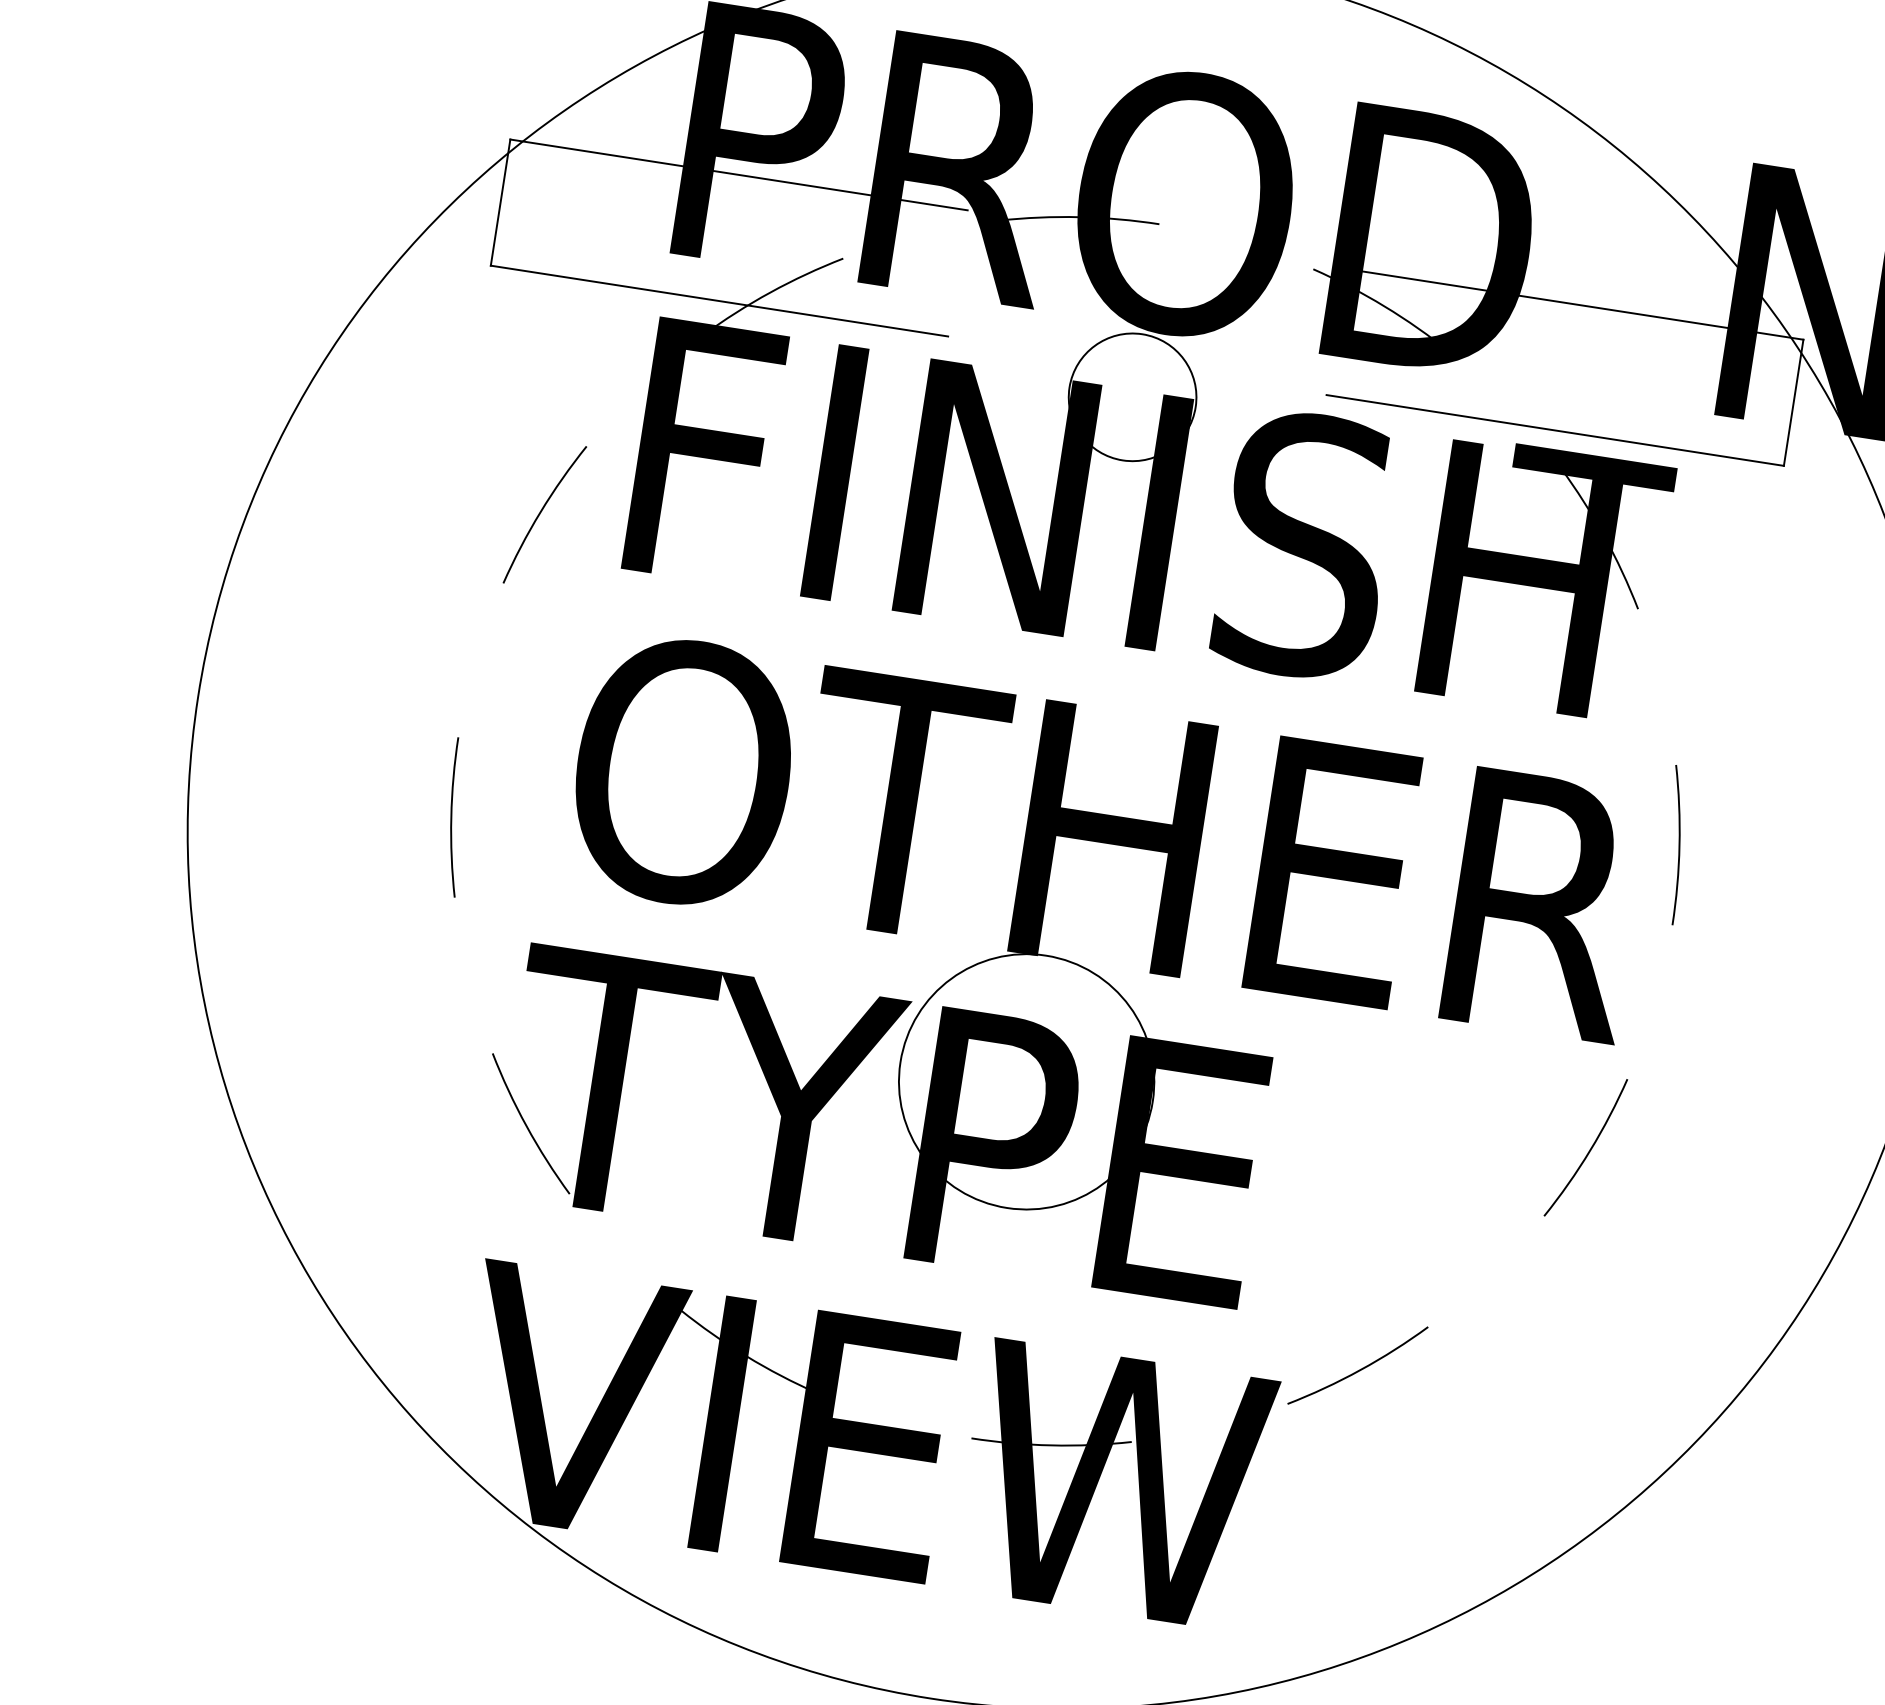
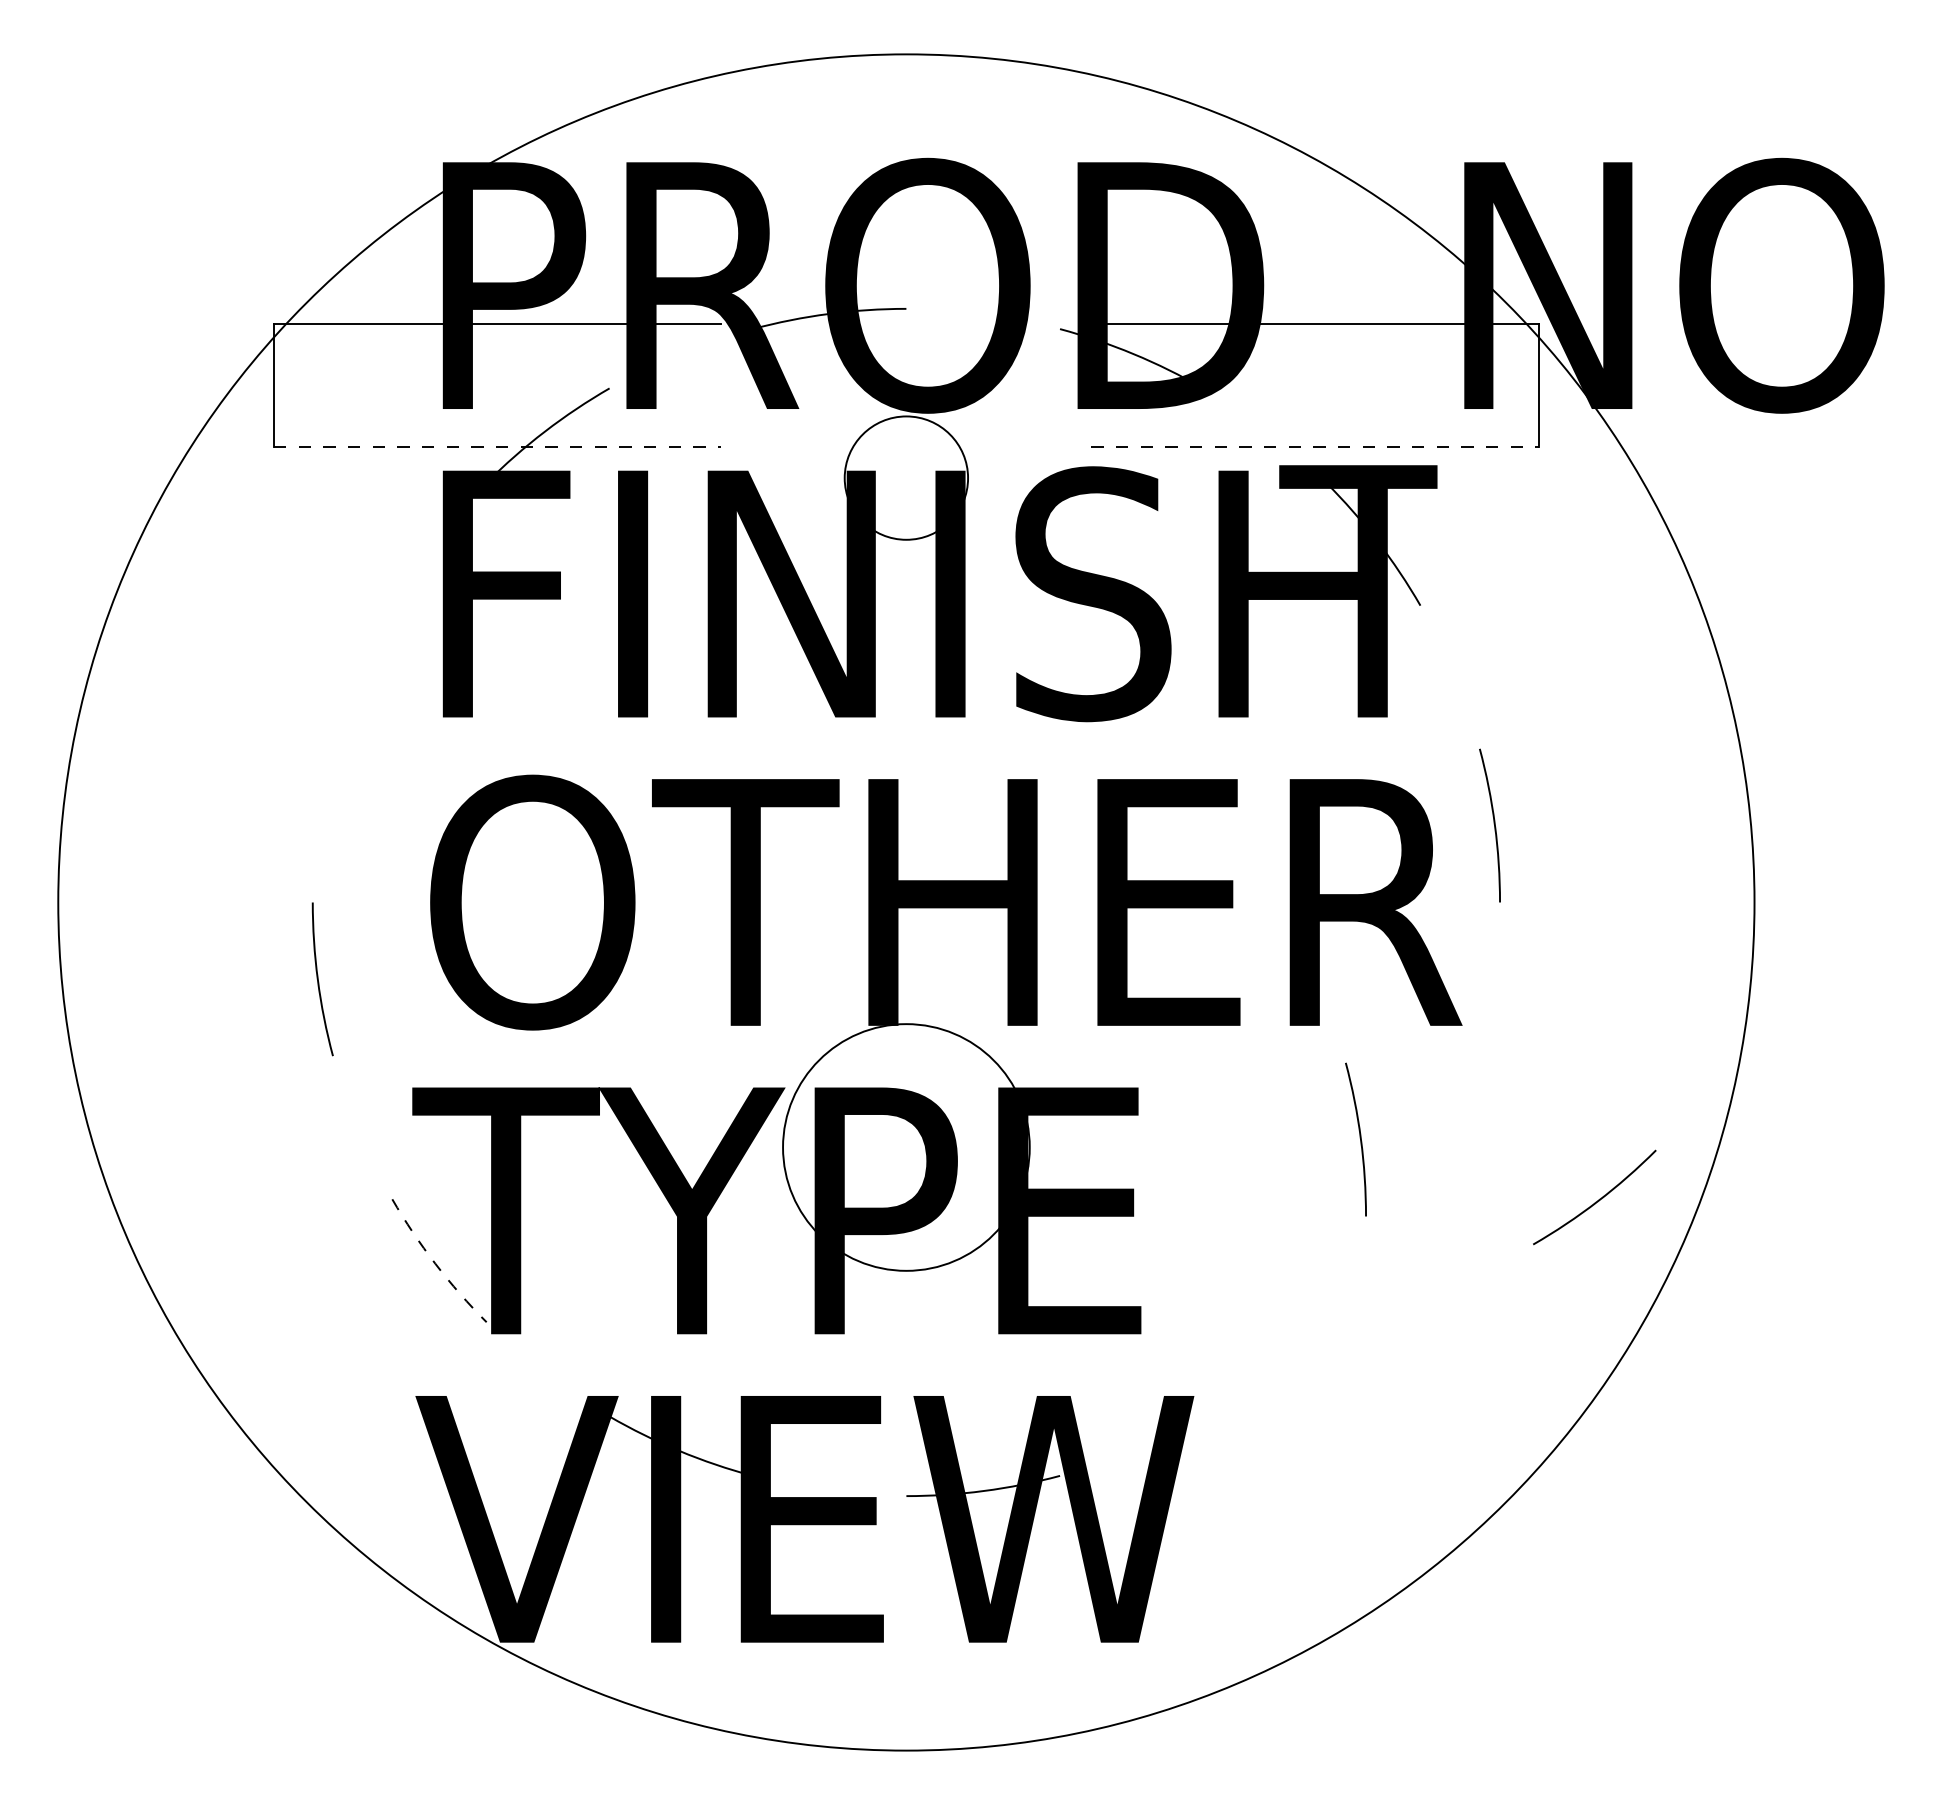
line: (719, 301) -> (497, 447), solid -> dashed
line: (1554, 430) -> (1314, 447), solid -> dashed
arc: (542, 511) -> (359, 674), removed
arc: (526, 1125) -> (435, 1263), solid -> dashed
arc: (1491, 1144) -> (1359, 1138), added
arc: (1588, 1150) -> (1453, 1129), removed
arc: (1358, 1369) -> (1595, 1201), moved

